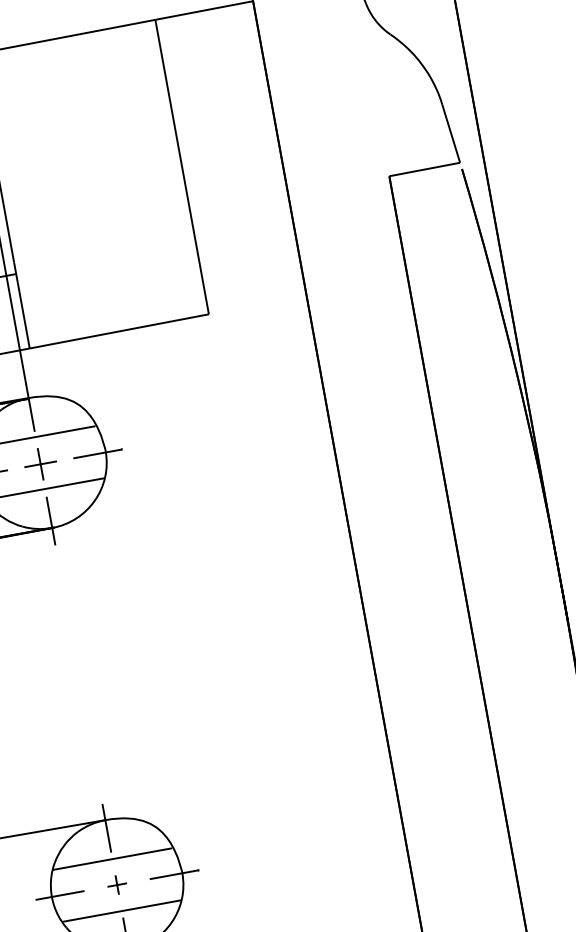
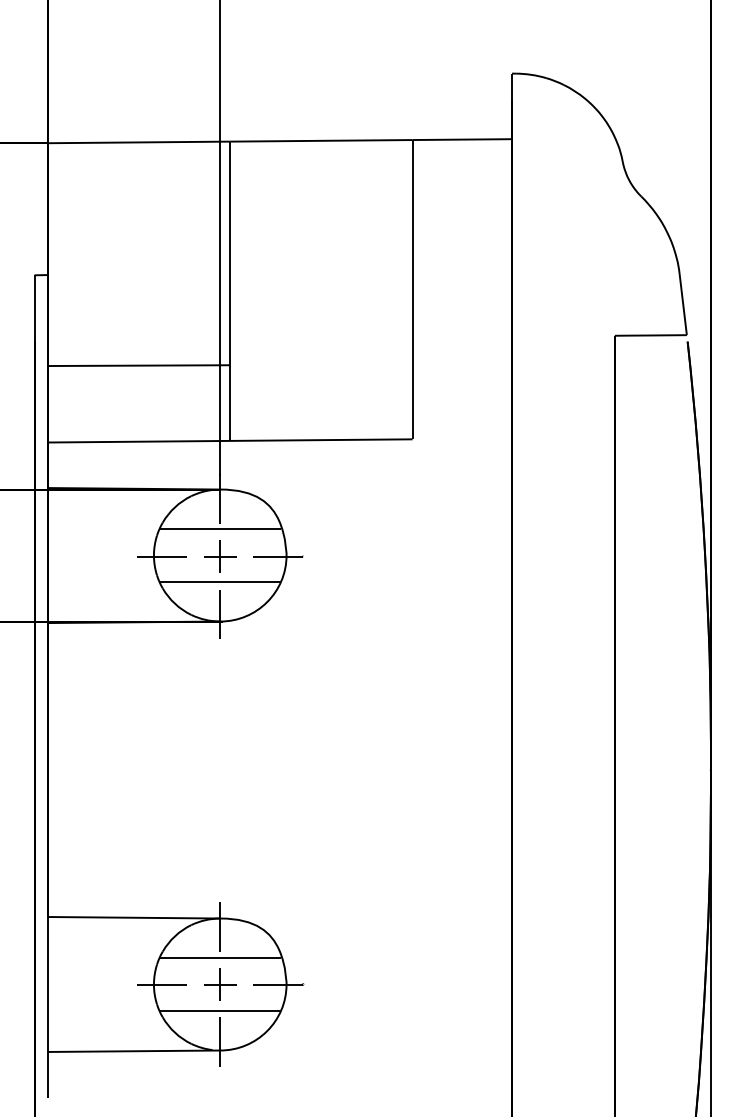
part: (117, 885) -> (220, 984), size x1.67

